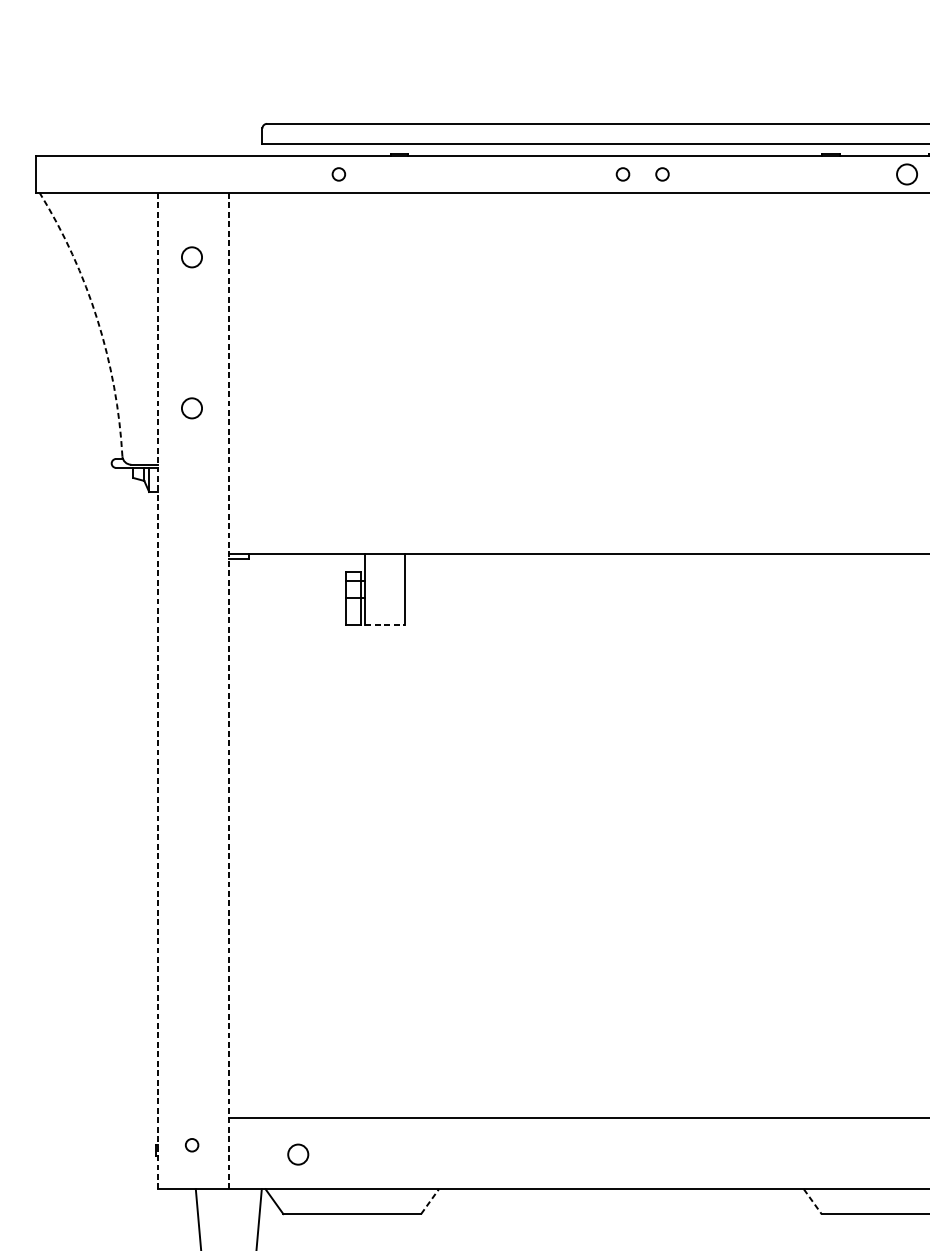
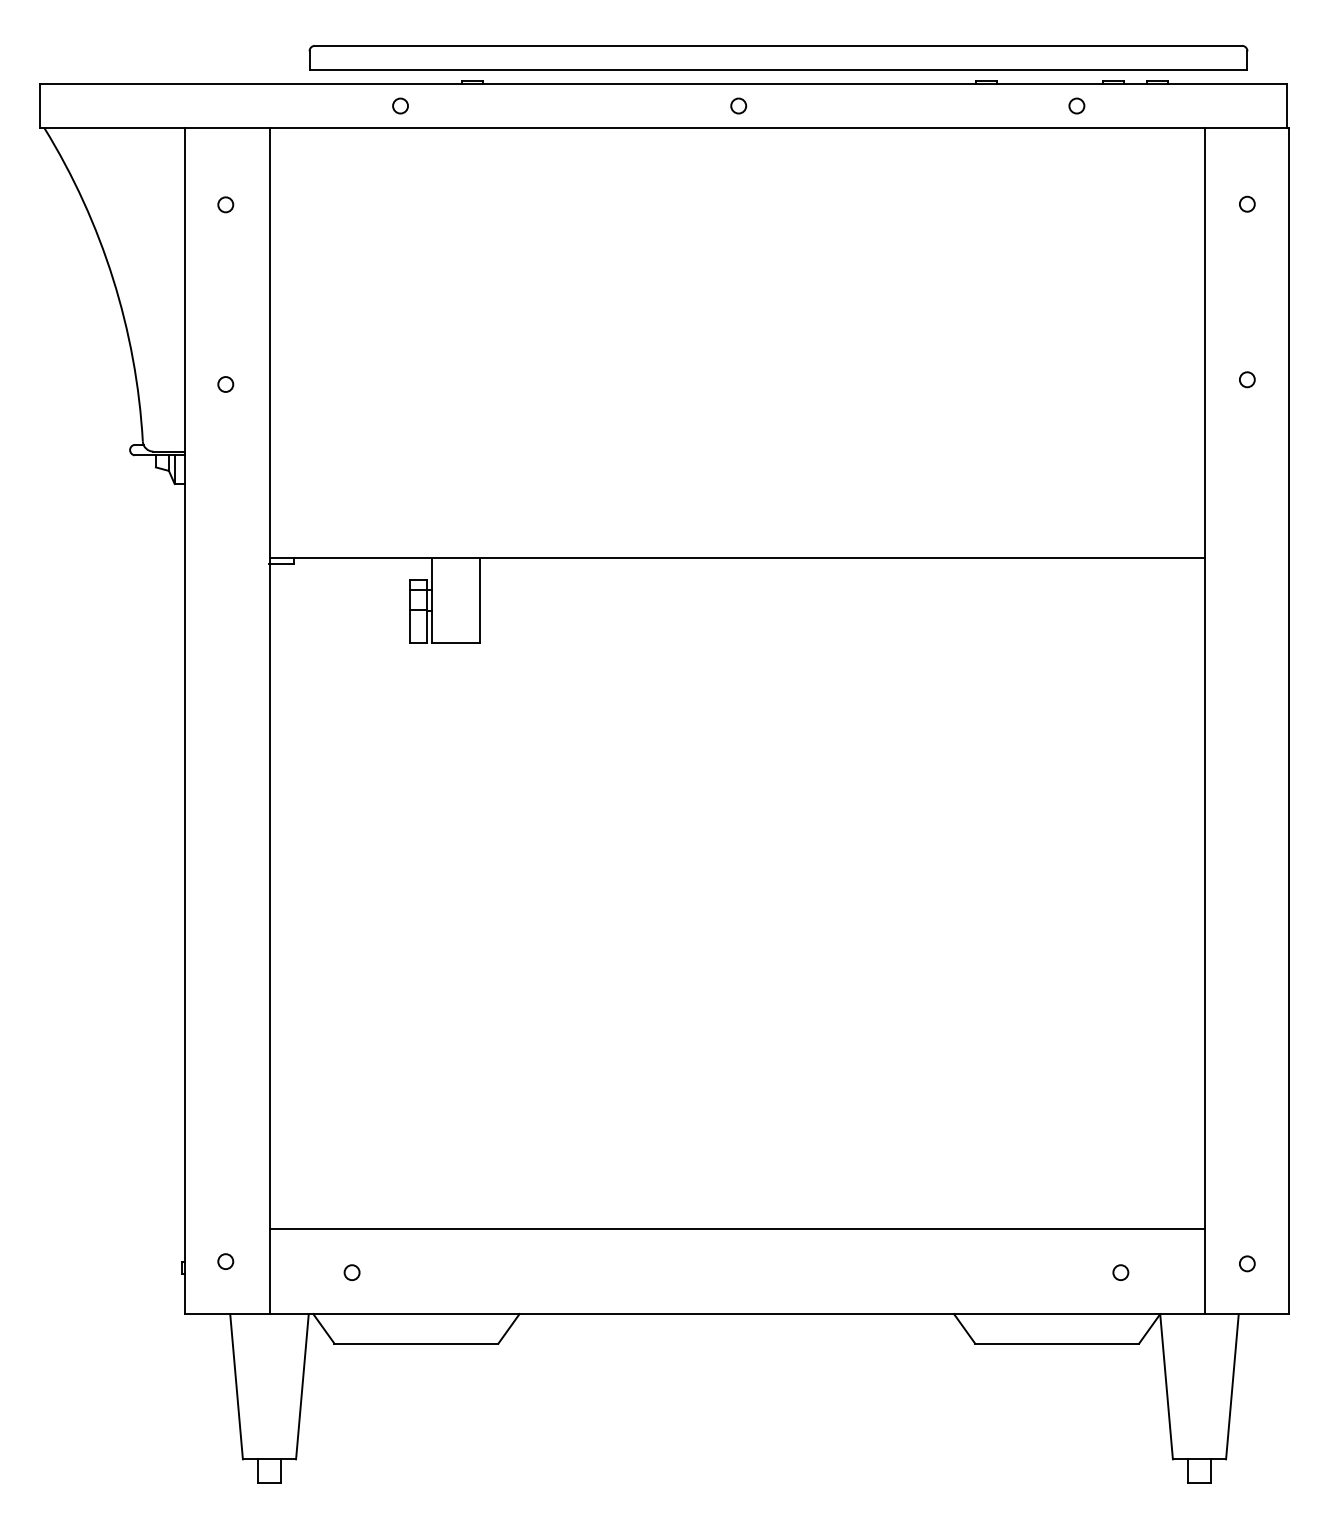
circle: (662, 173) -> (785, 105), removed
circle: (906, 173) -> (1076, 105), size x0.62
circle: (191, 257) -> (225, 204), size x0.62
arc: (97, 319) -> (113, 278), dashed -> solid
circle: (191, 408) -> (225, 384), size x0.62
line: (385, 625) -> (455, 642), dashed -> solid
line: (157, 691) -> (184, 721), dashed -> solid
line: (228, 691) -> (269, 721), dashed -> solid
circle: (297, 1154) -> (351, 1272), size x0.62
line: (430, 1201) -> (509, 1328), dashed -> solid
line: (812, 1202) -> (964, 1329), dashed -> solid

